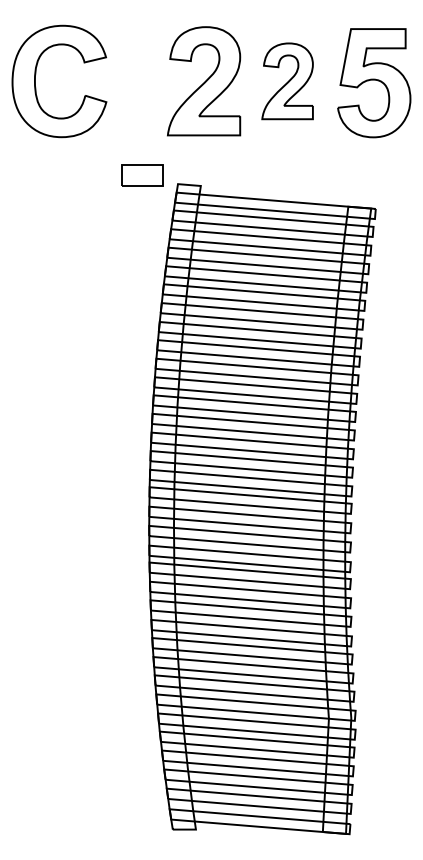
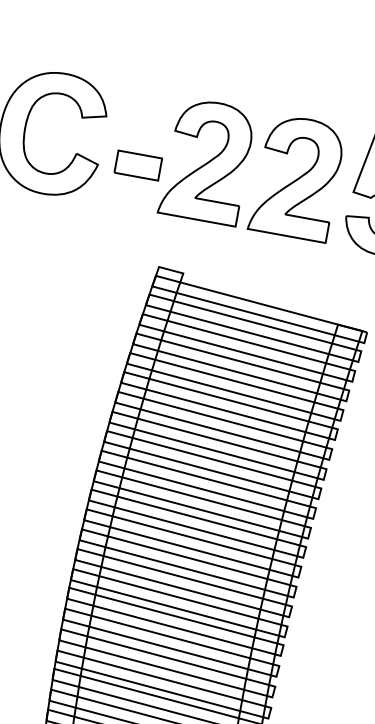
part: (287, 81) -> (297, 177), size x1.43
part: (142, 175) -> (138, 165), moved

